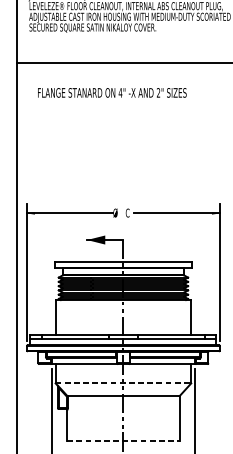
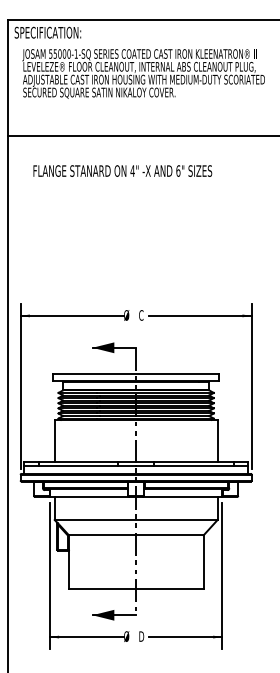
text: (158, 92) -> (178, 170), 2" -> 6"
line: (123, 383) -> (136, 520), dashed -> solid
line: (123, 441) -> (136, 589), dashed -> solid

